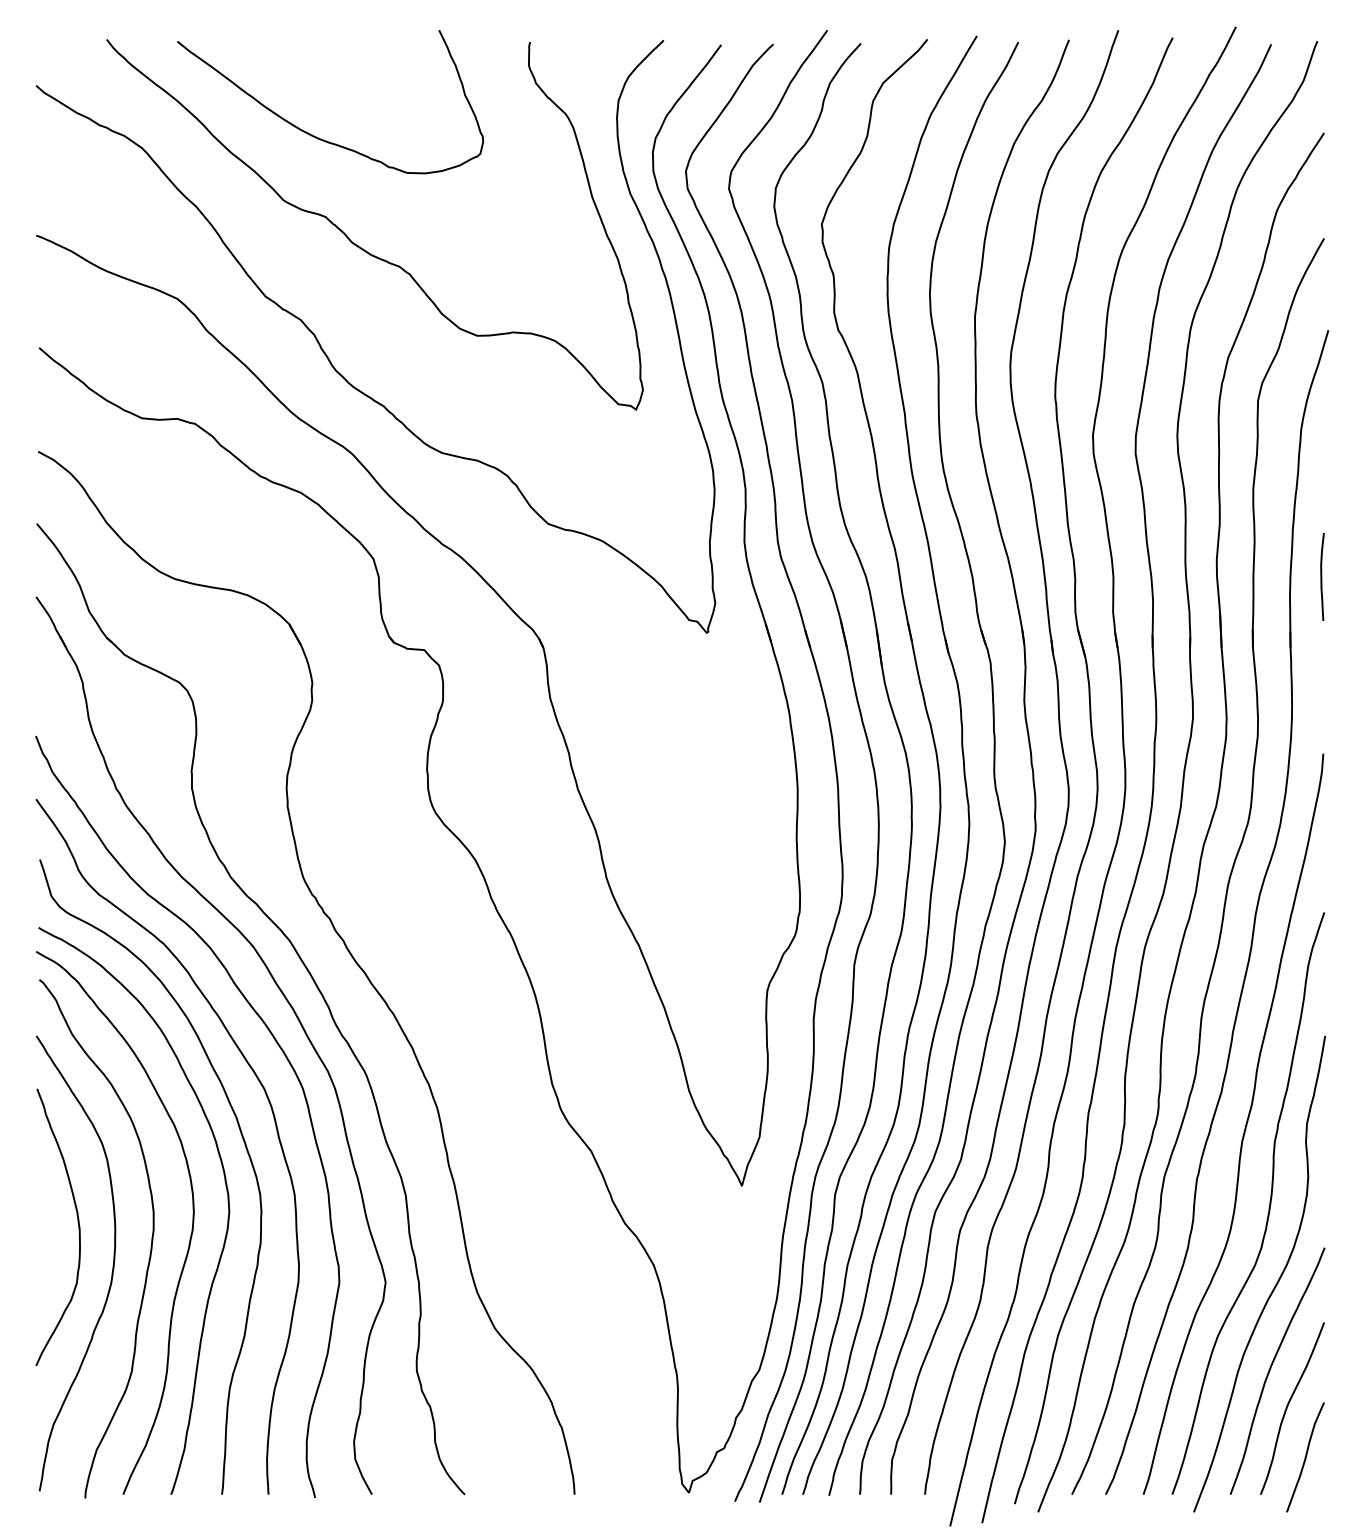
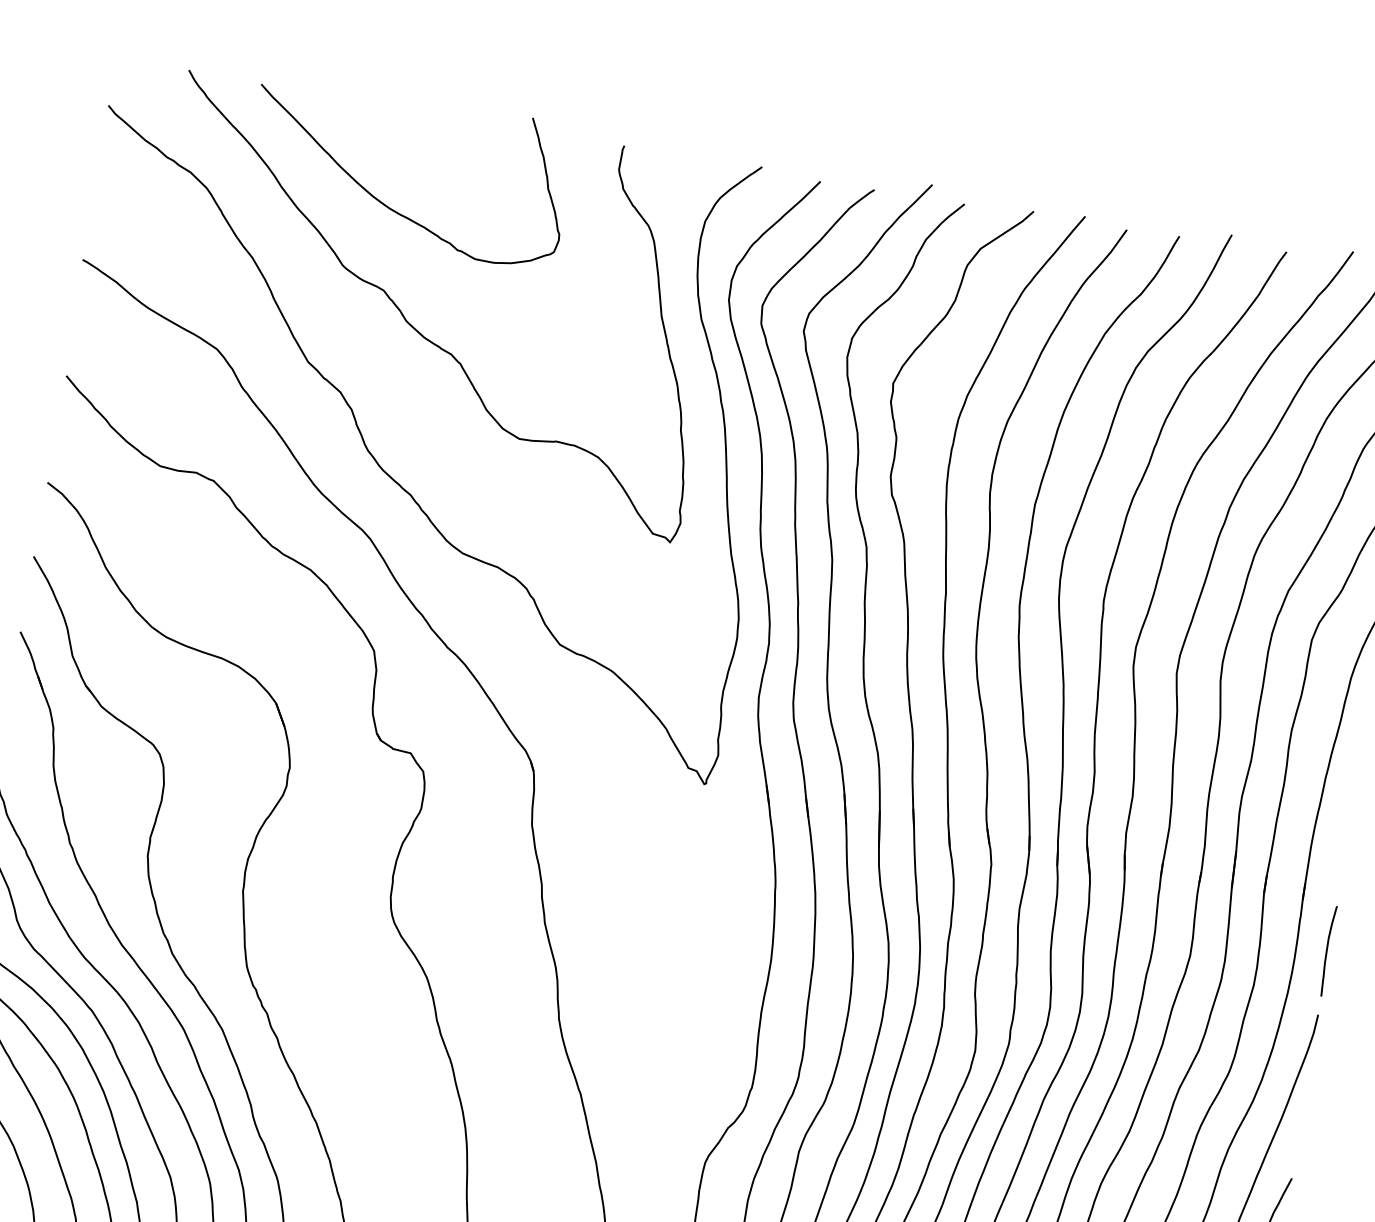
curve: (1322, 576) -> (1328, 950), moved

